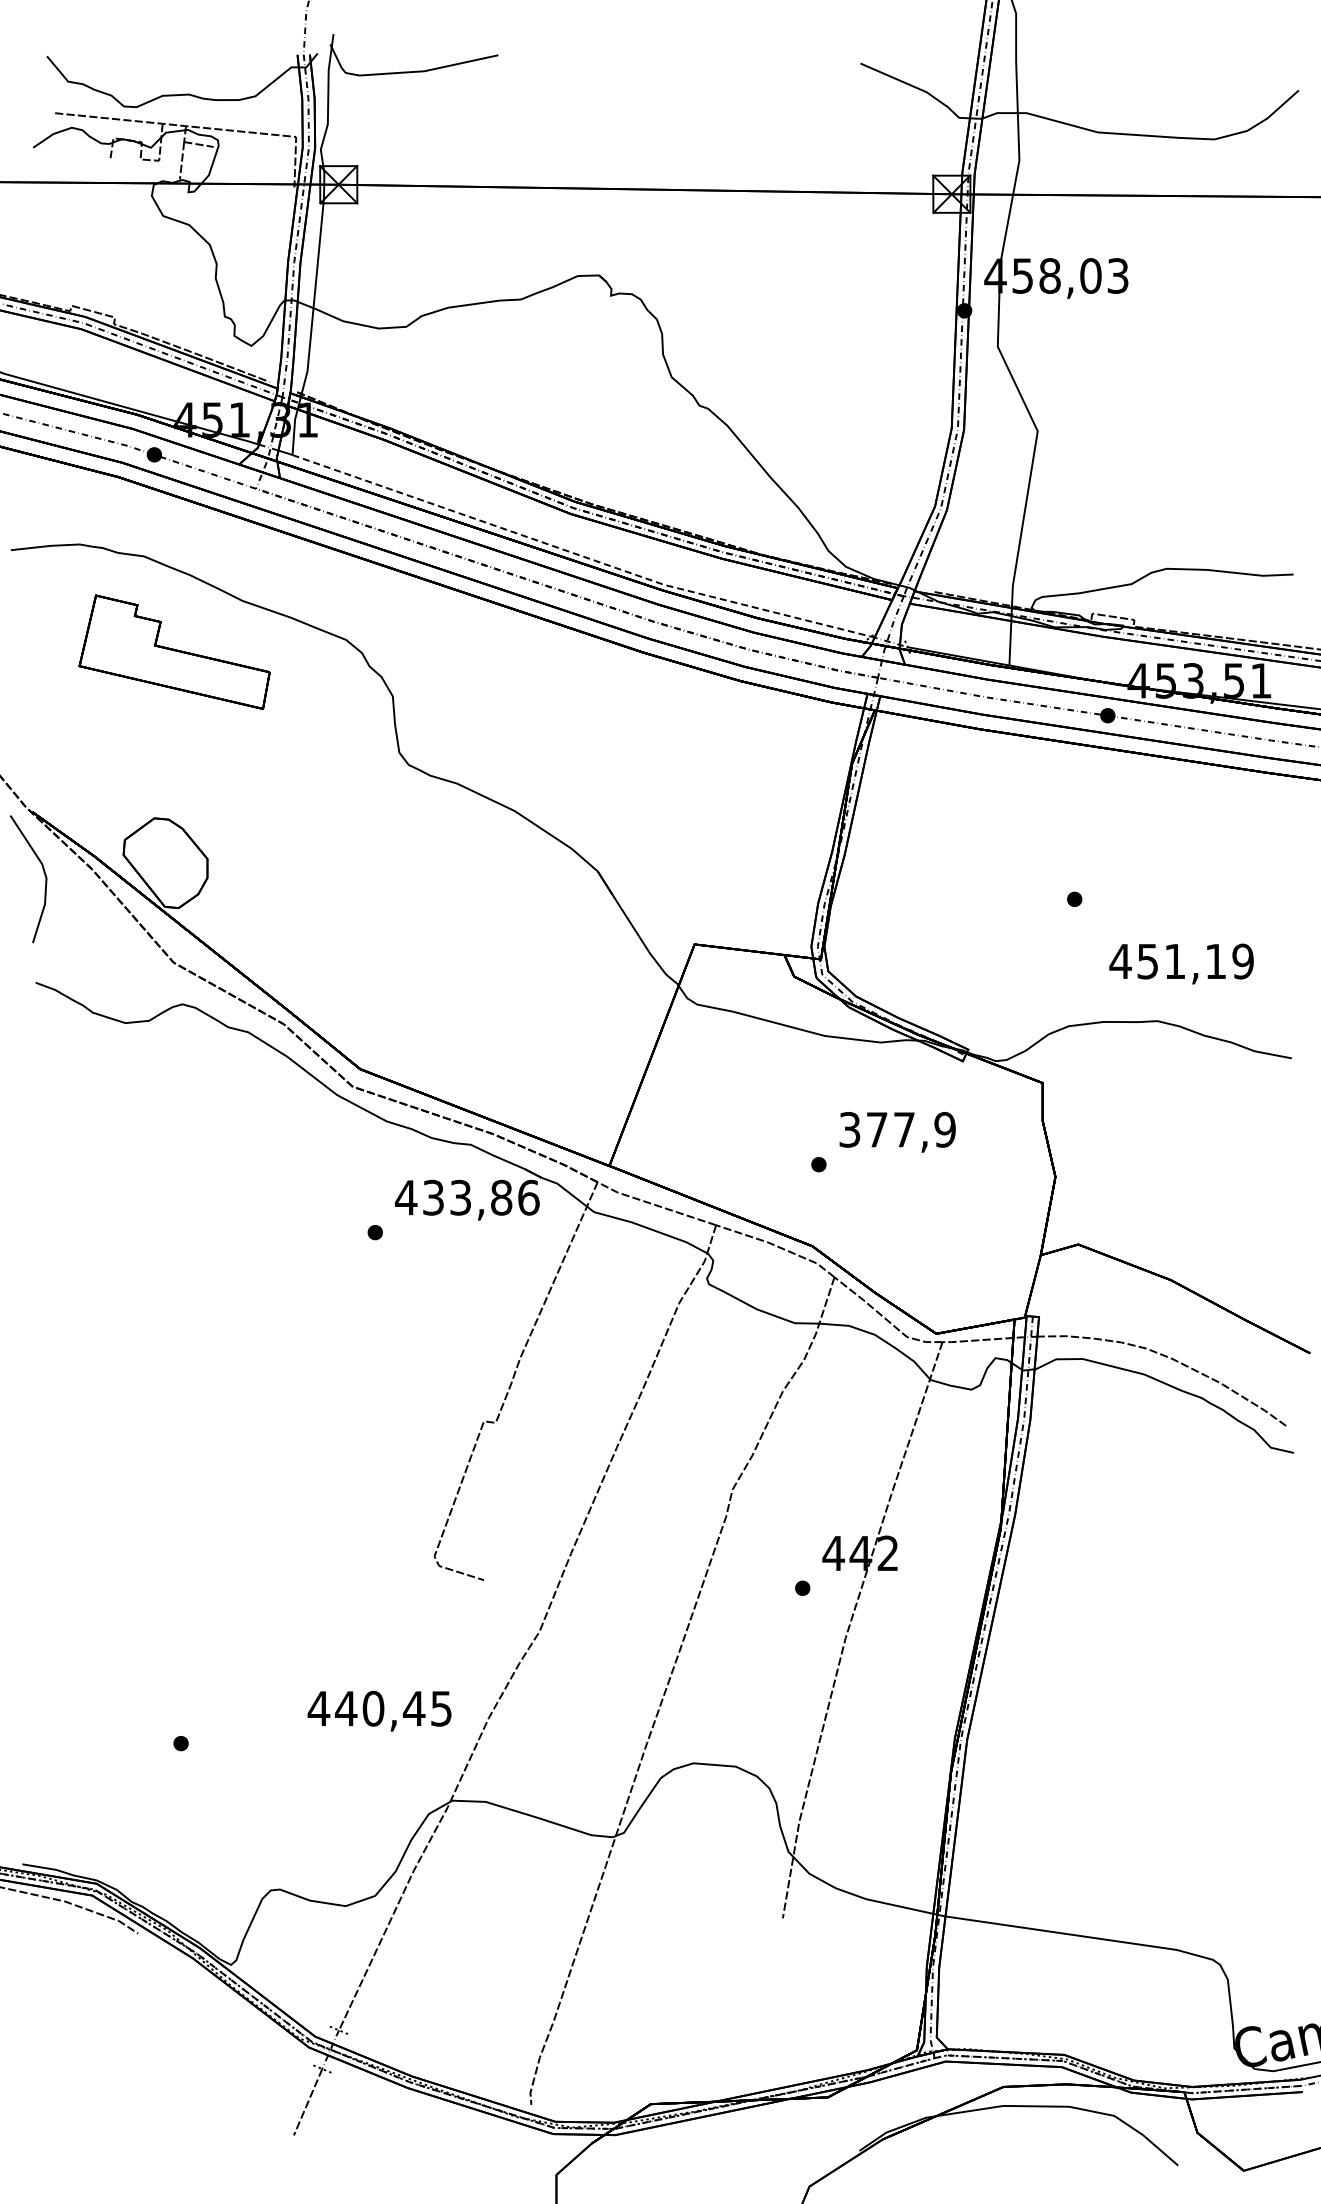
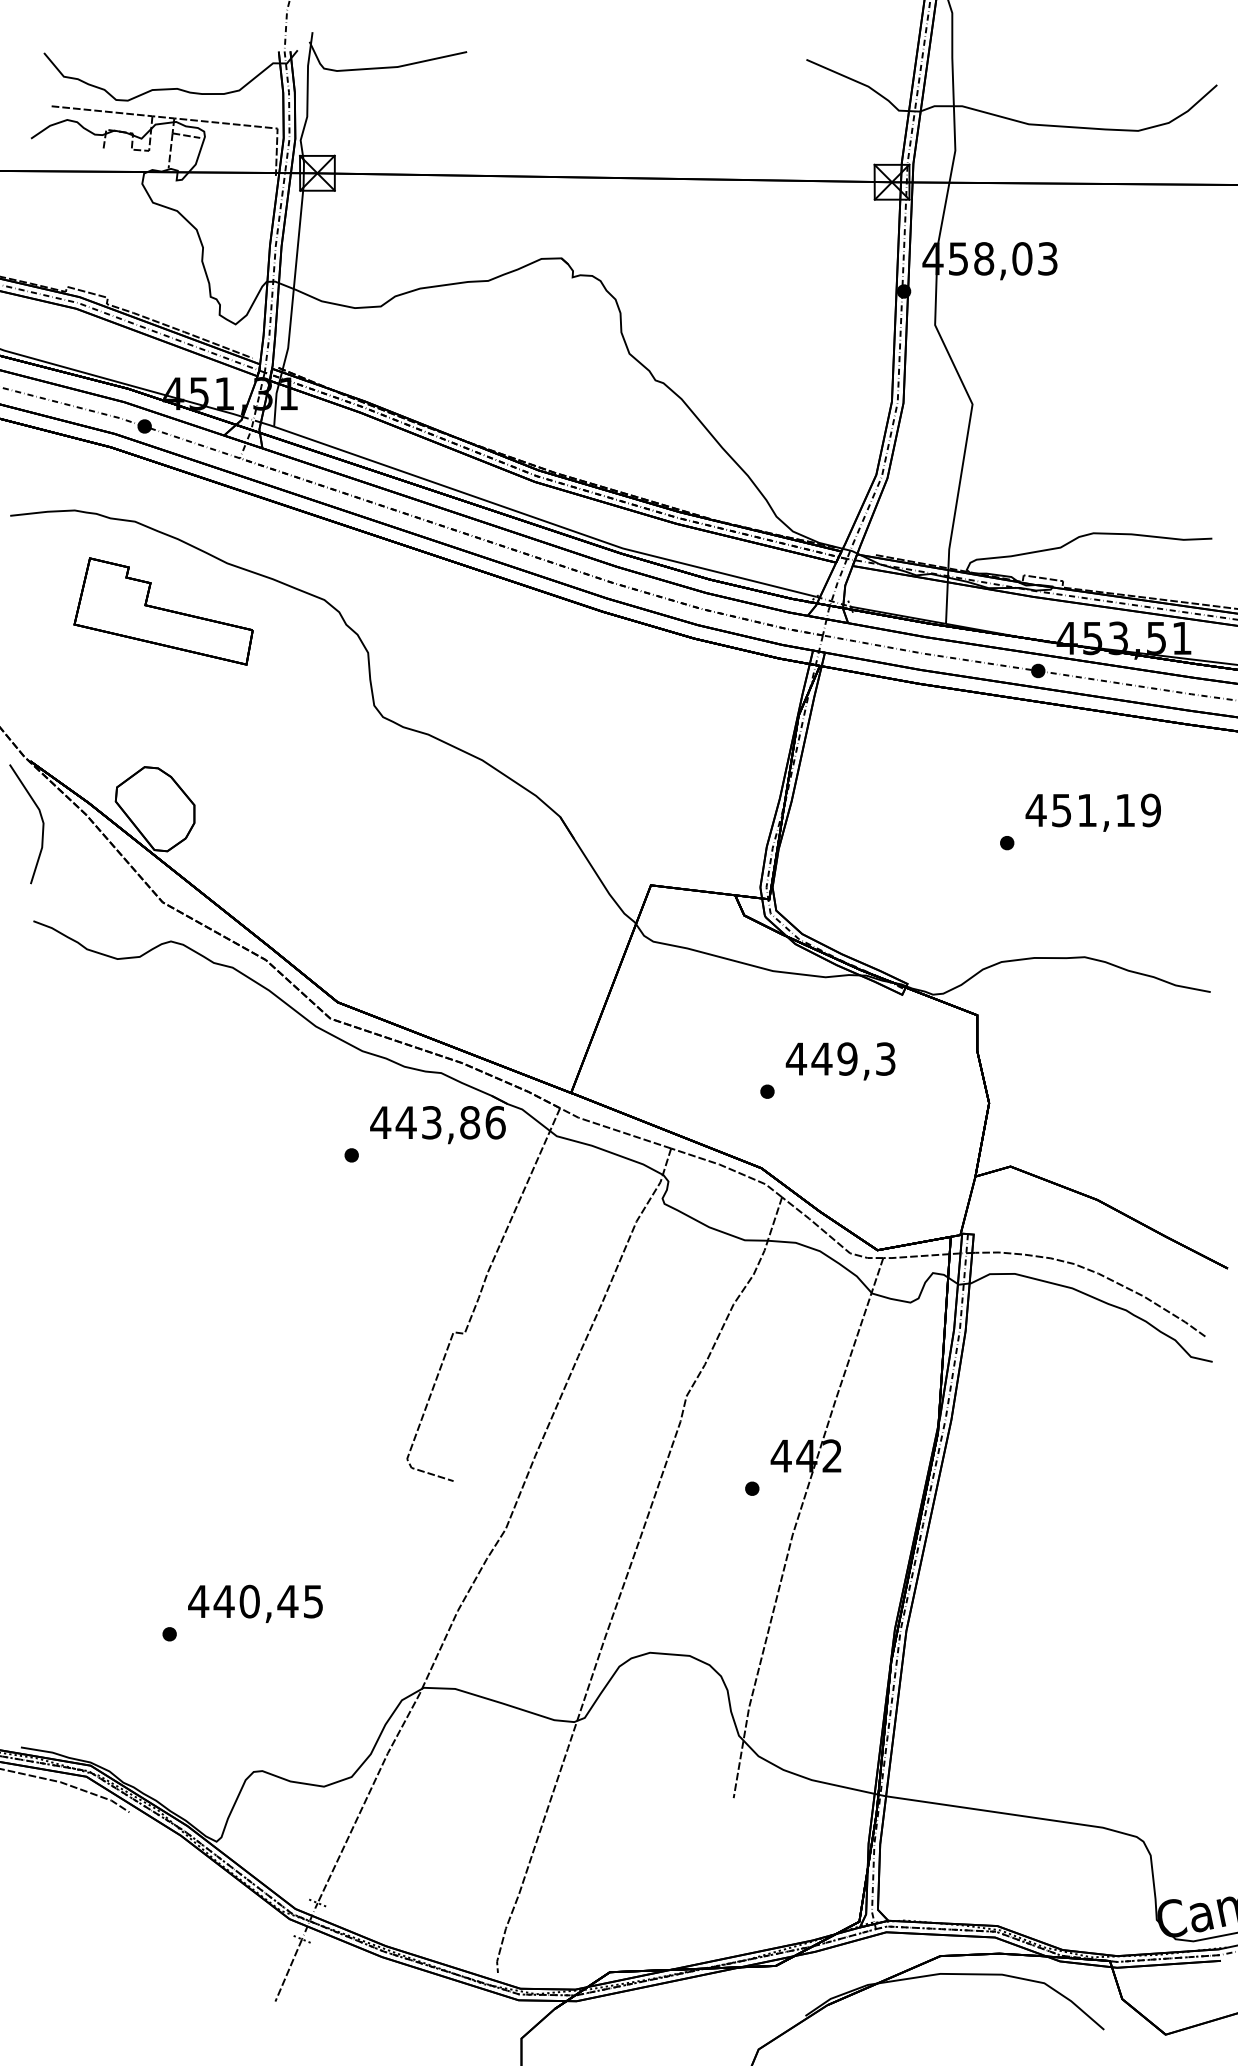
line: (579, 555) -> (543, 520), dashed -> solid
text: (1181, 963) -> (1093, 812), moved
text: (896, 1129) -> (840, 1058), 377,9 -> 449,3
text: (433, 1197) -> (406, 1122), 433,86 -> 443,86
text: (379, 1710) -> (255, 1603), moved

